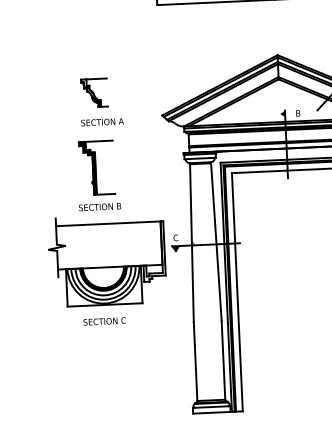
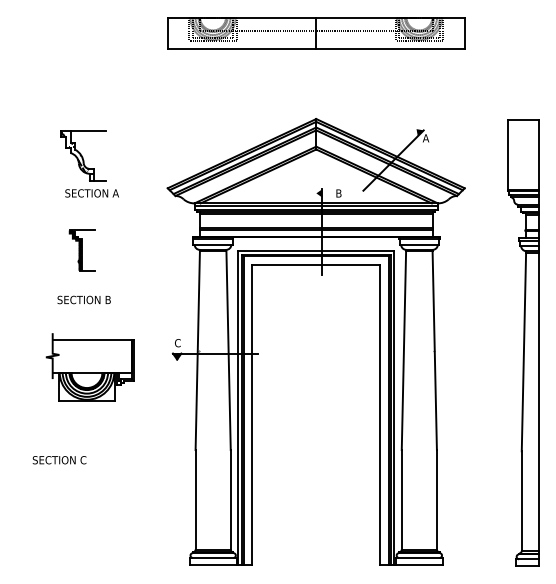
part: (94, 93) -> (83, 156), size x1.4
part: (96, 167) -> (82, 250), size x0.6
part: (106, 259) -> (89, 366), size x0.6
text: (104, 321) -> (59, 460), moved

